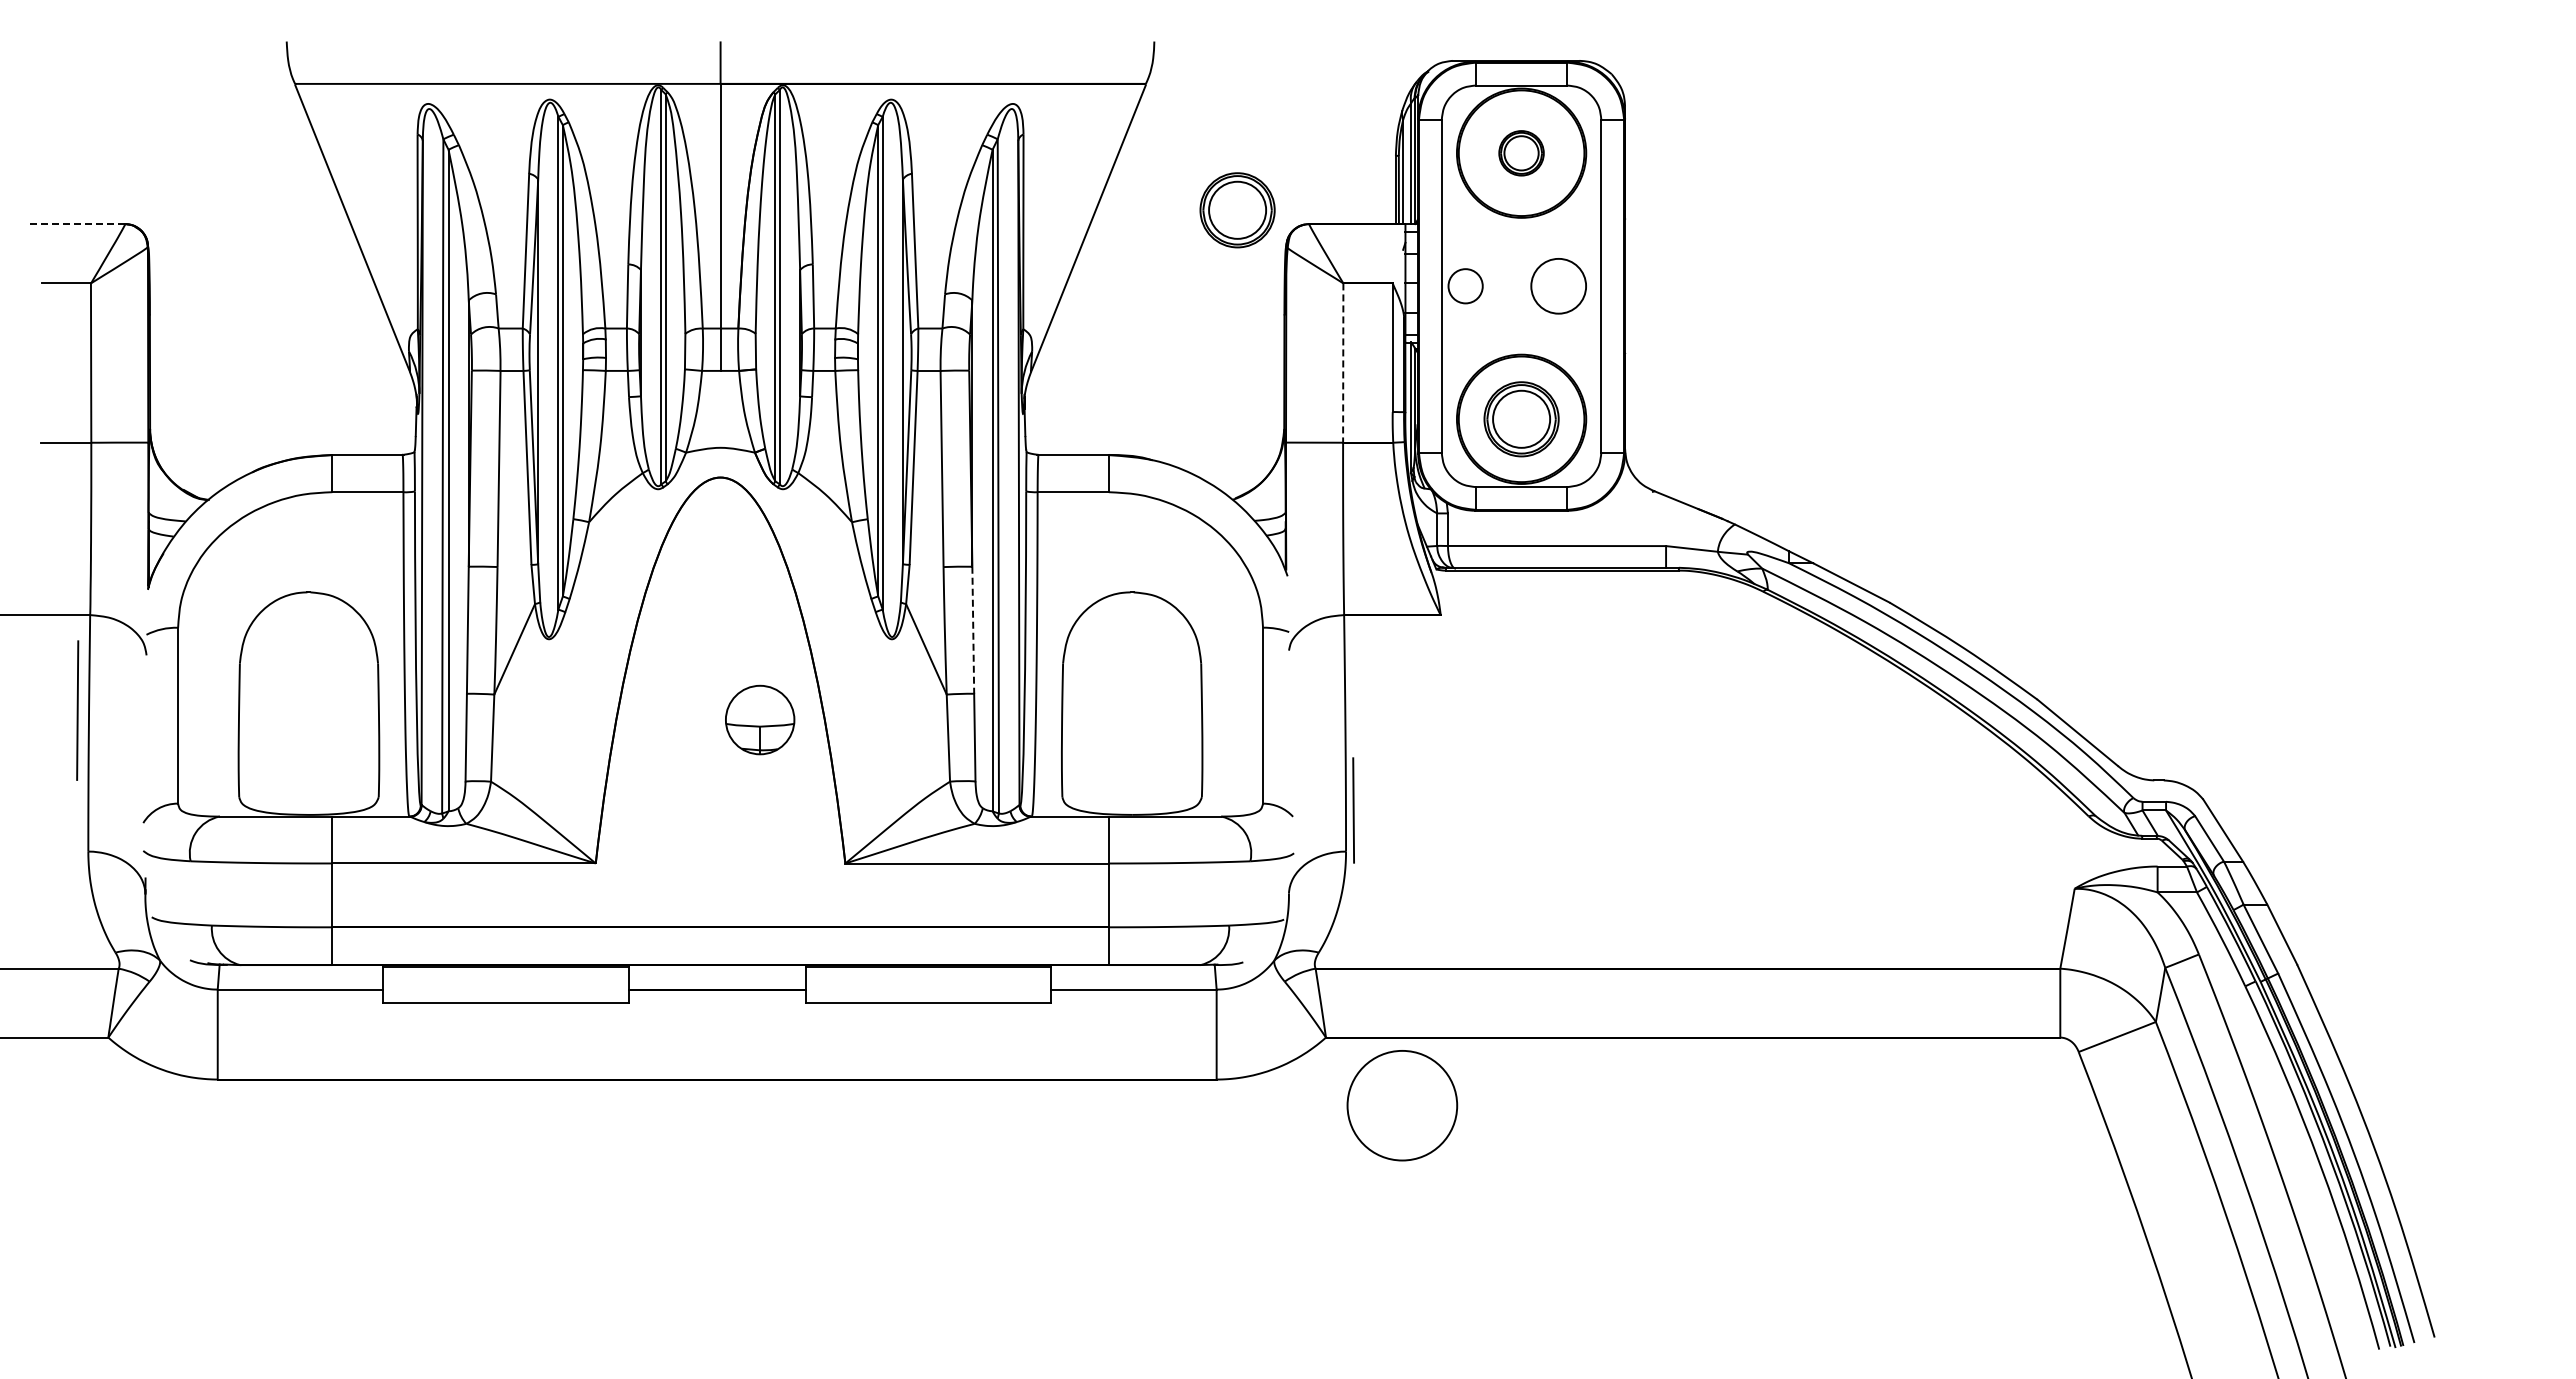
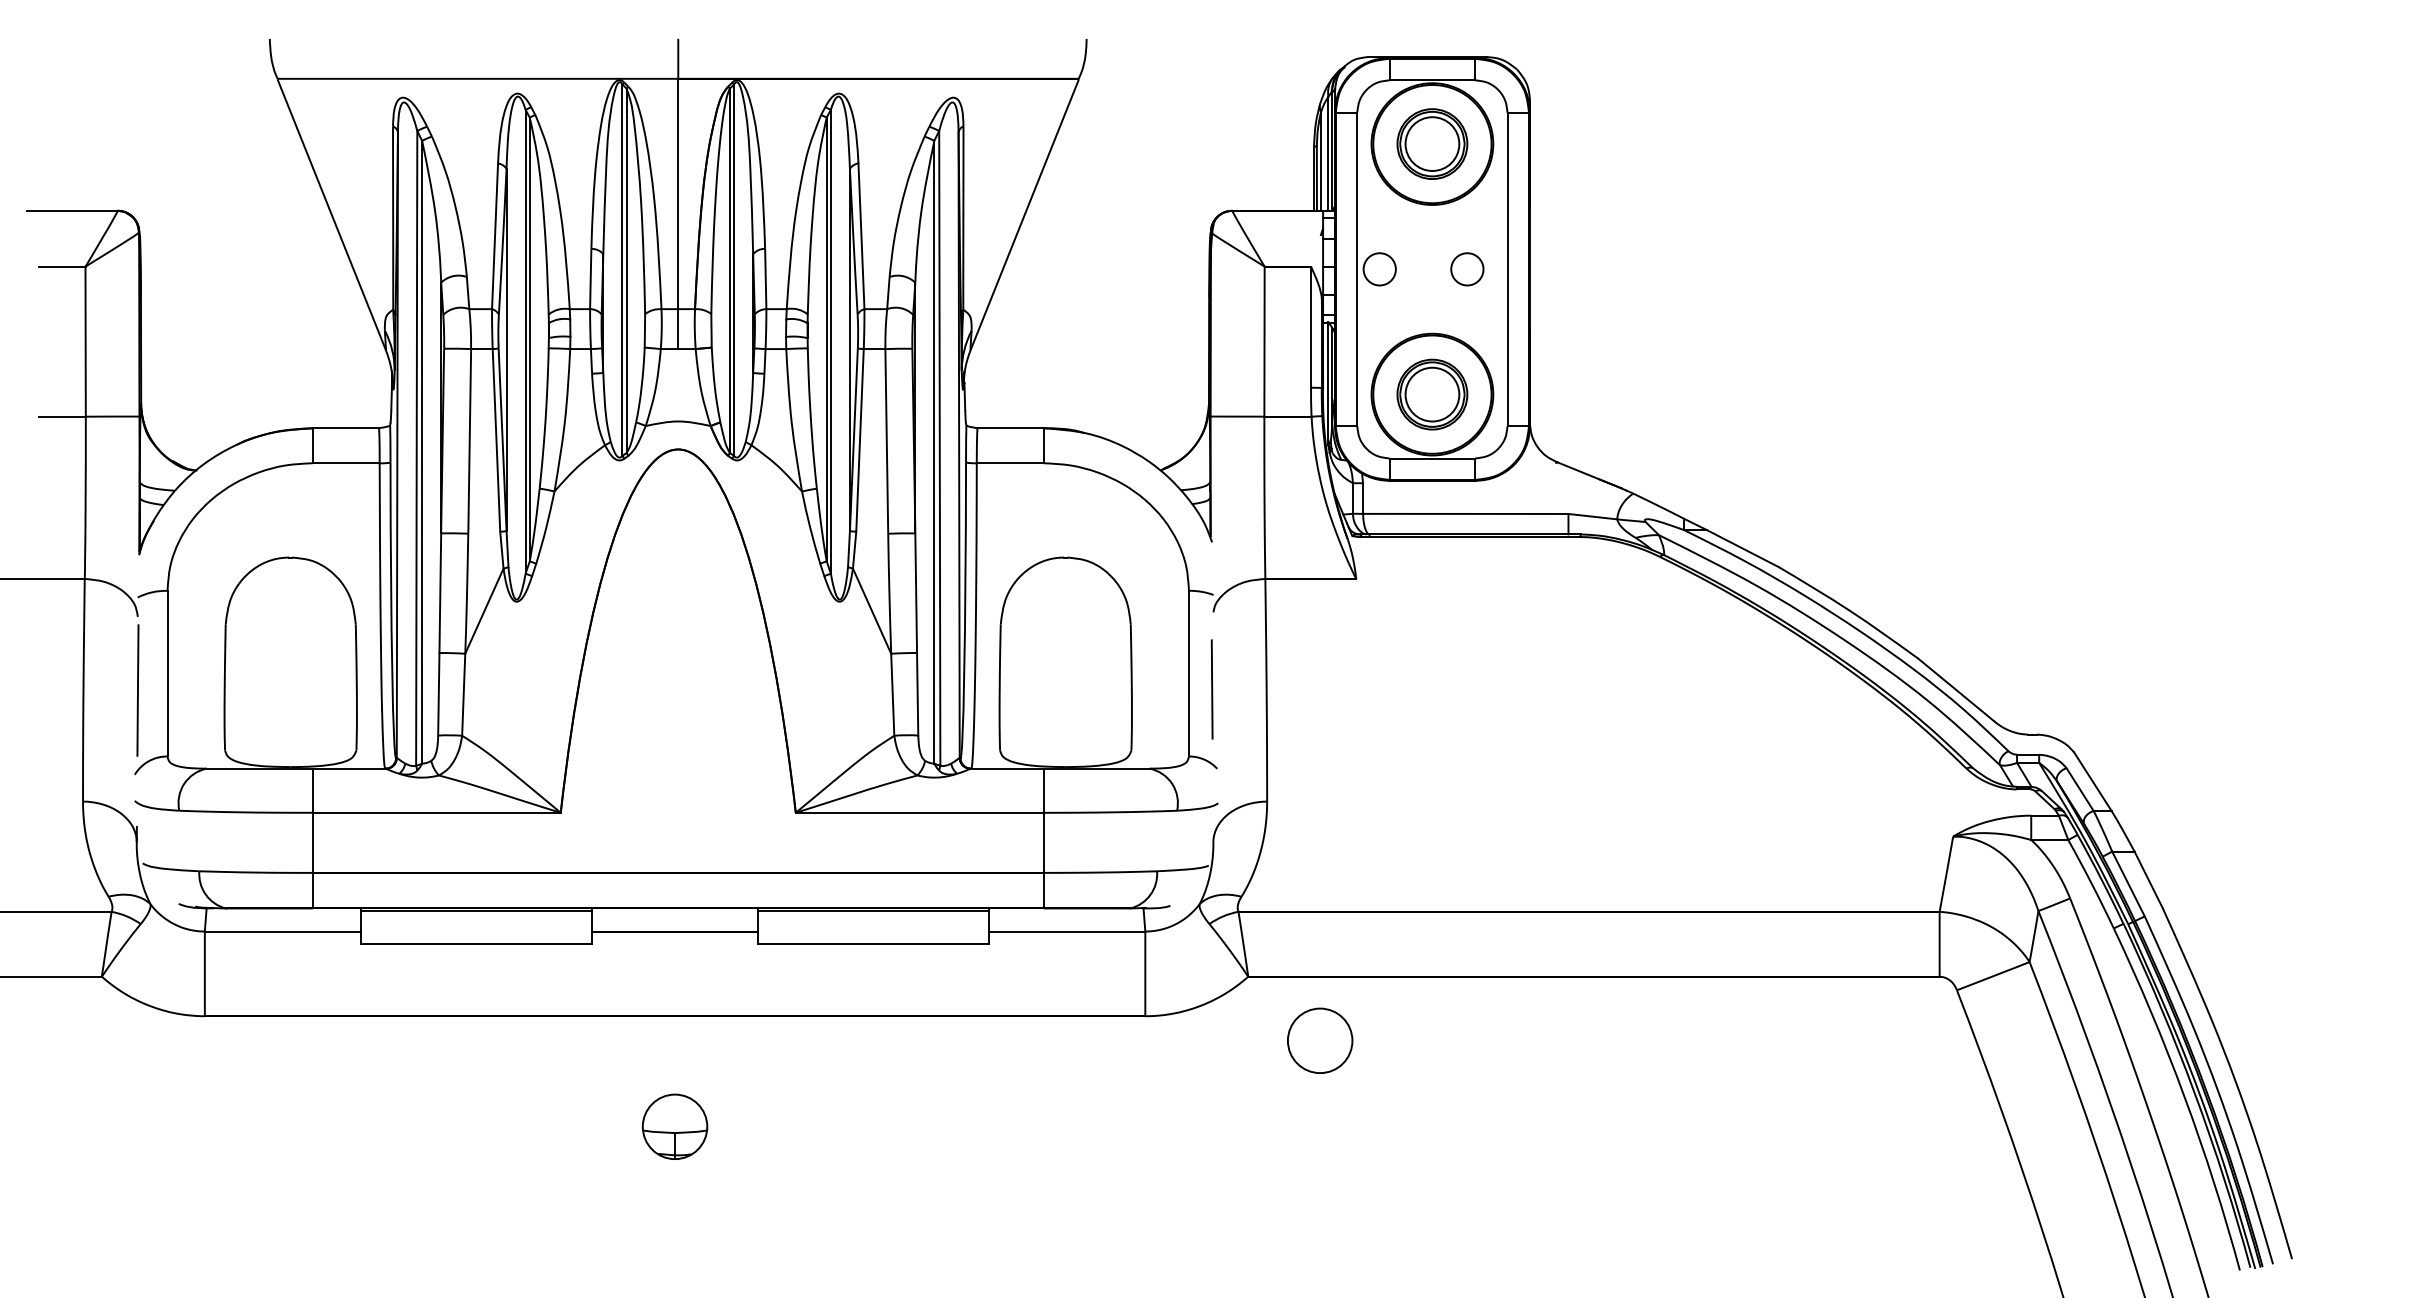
part: (1521, 153) -> (1432, 144), size x1.67
part: (1237, 210) -> (1164, 198), removed
line: (76, 224) -> (71, 211), dashed -> solid
circle: (1558, 286) -> (1467, 269), size x0.62
line: (1343, 363) -> (1264, 342), dashed -> solid
line: (973, 630) -> (916, 593), dashed -> solid
line: (77, 710) -> (137, 690), moved
part: (760, 719) -> (675, 1126), moved
line: (1353, 810) -> (1212, 689), moved
circle: (1402, 1105) -> (1320, 1040), size x0.62

